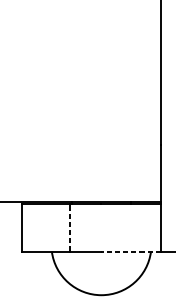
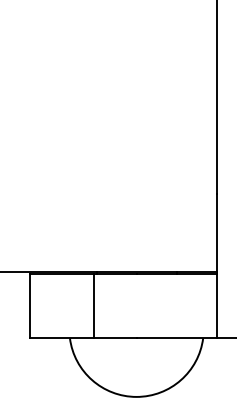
line: (69, 227) -> (93, 306), dashed -> solid
line: (131, 251) -> (176, 338), dashed -> solid

